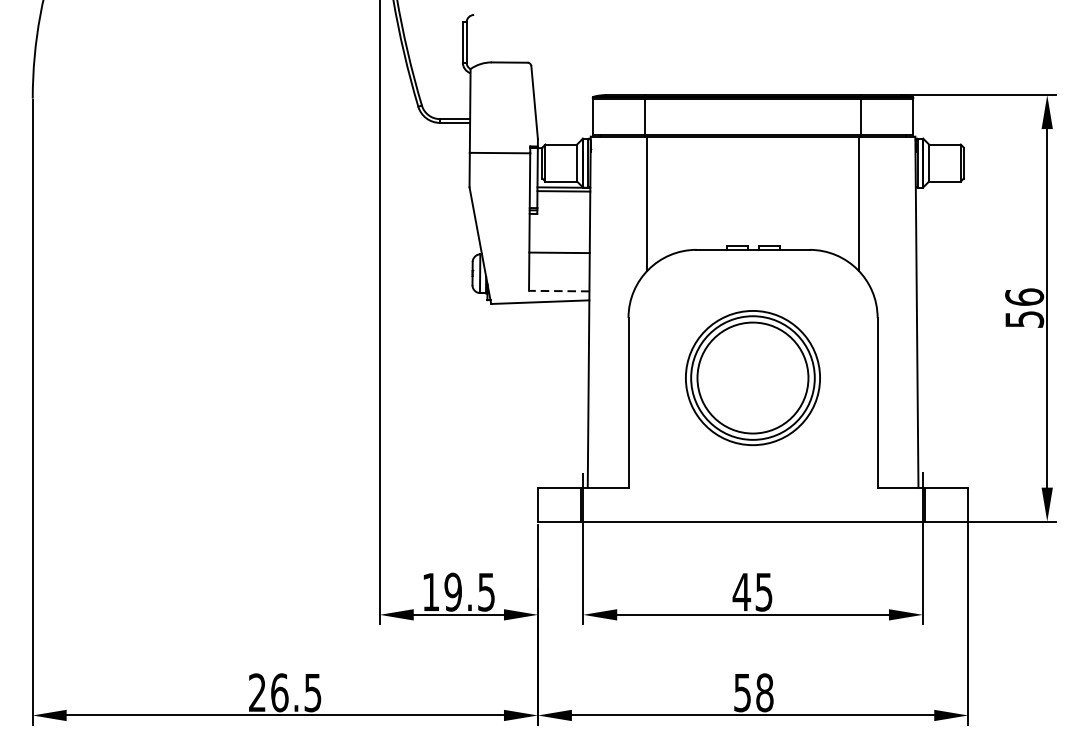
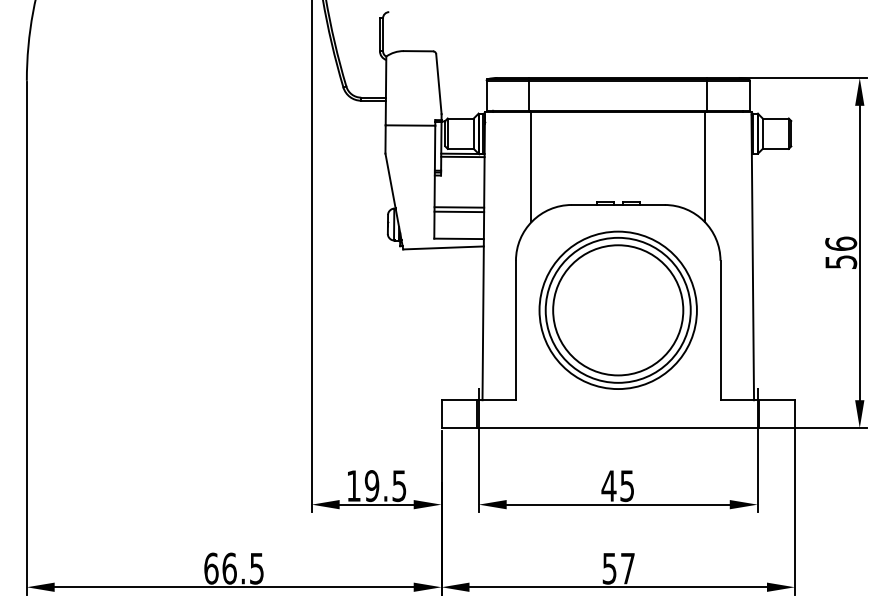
line: (559, 257) -> (459, 211), added
line: (559, 290) -> (459, 238), dashed -> solid
part: (752, 377) -> (617, 309), size x1.43
text: (257, 692) -> (211, 568), 26.5 -> 66.5
text: (764, 692) -> (627, 568), 58 -> 57

